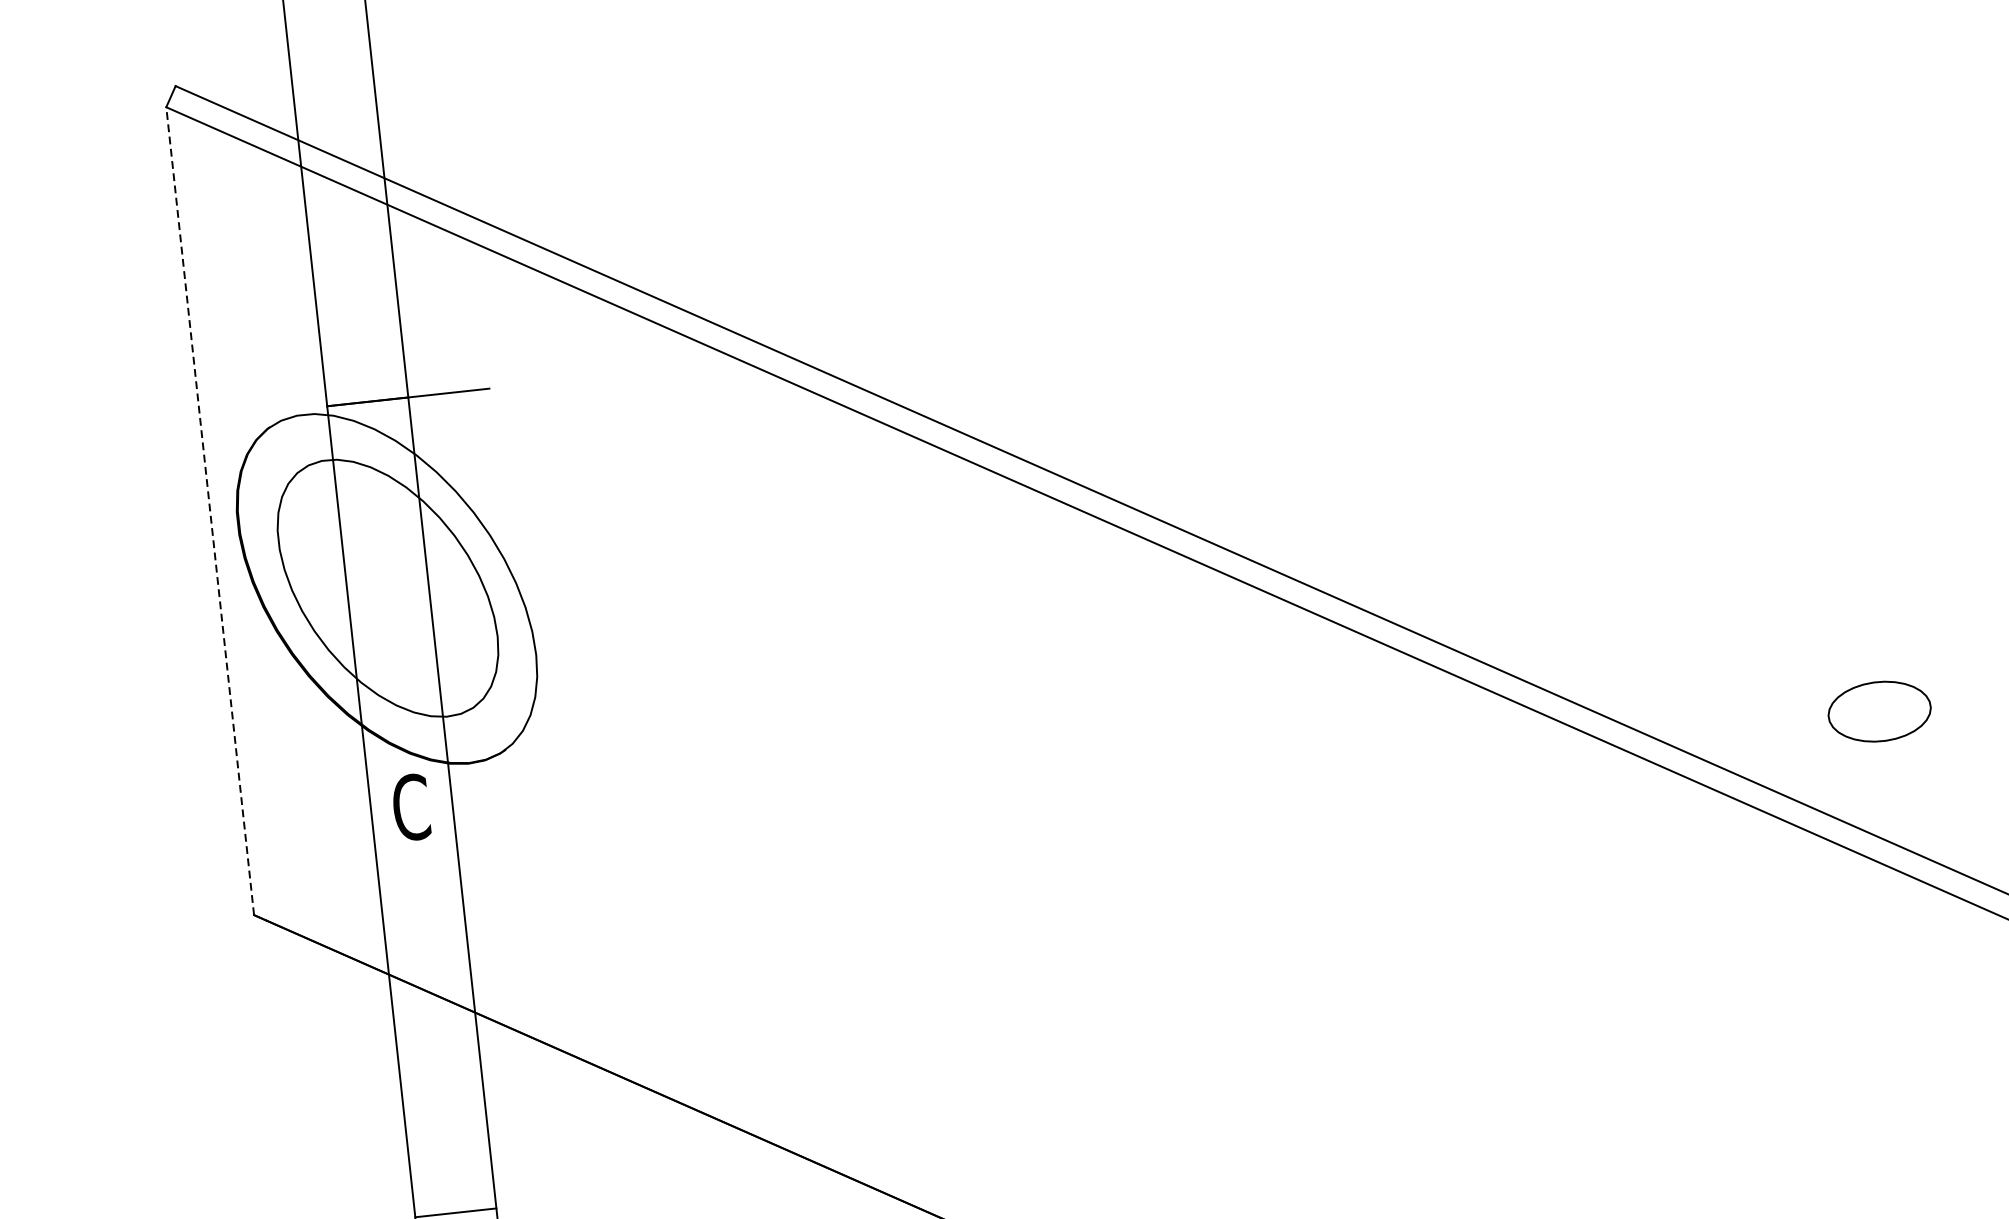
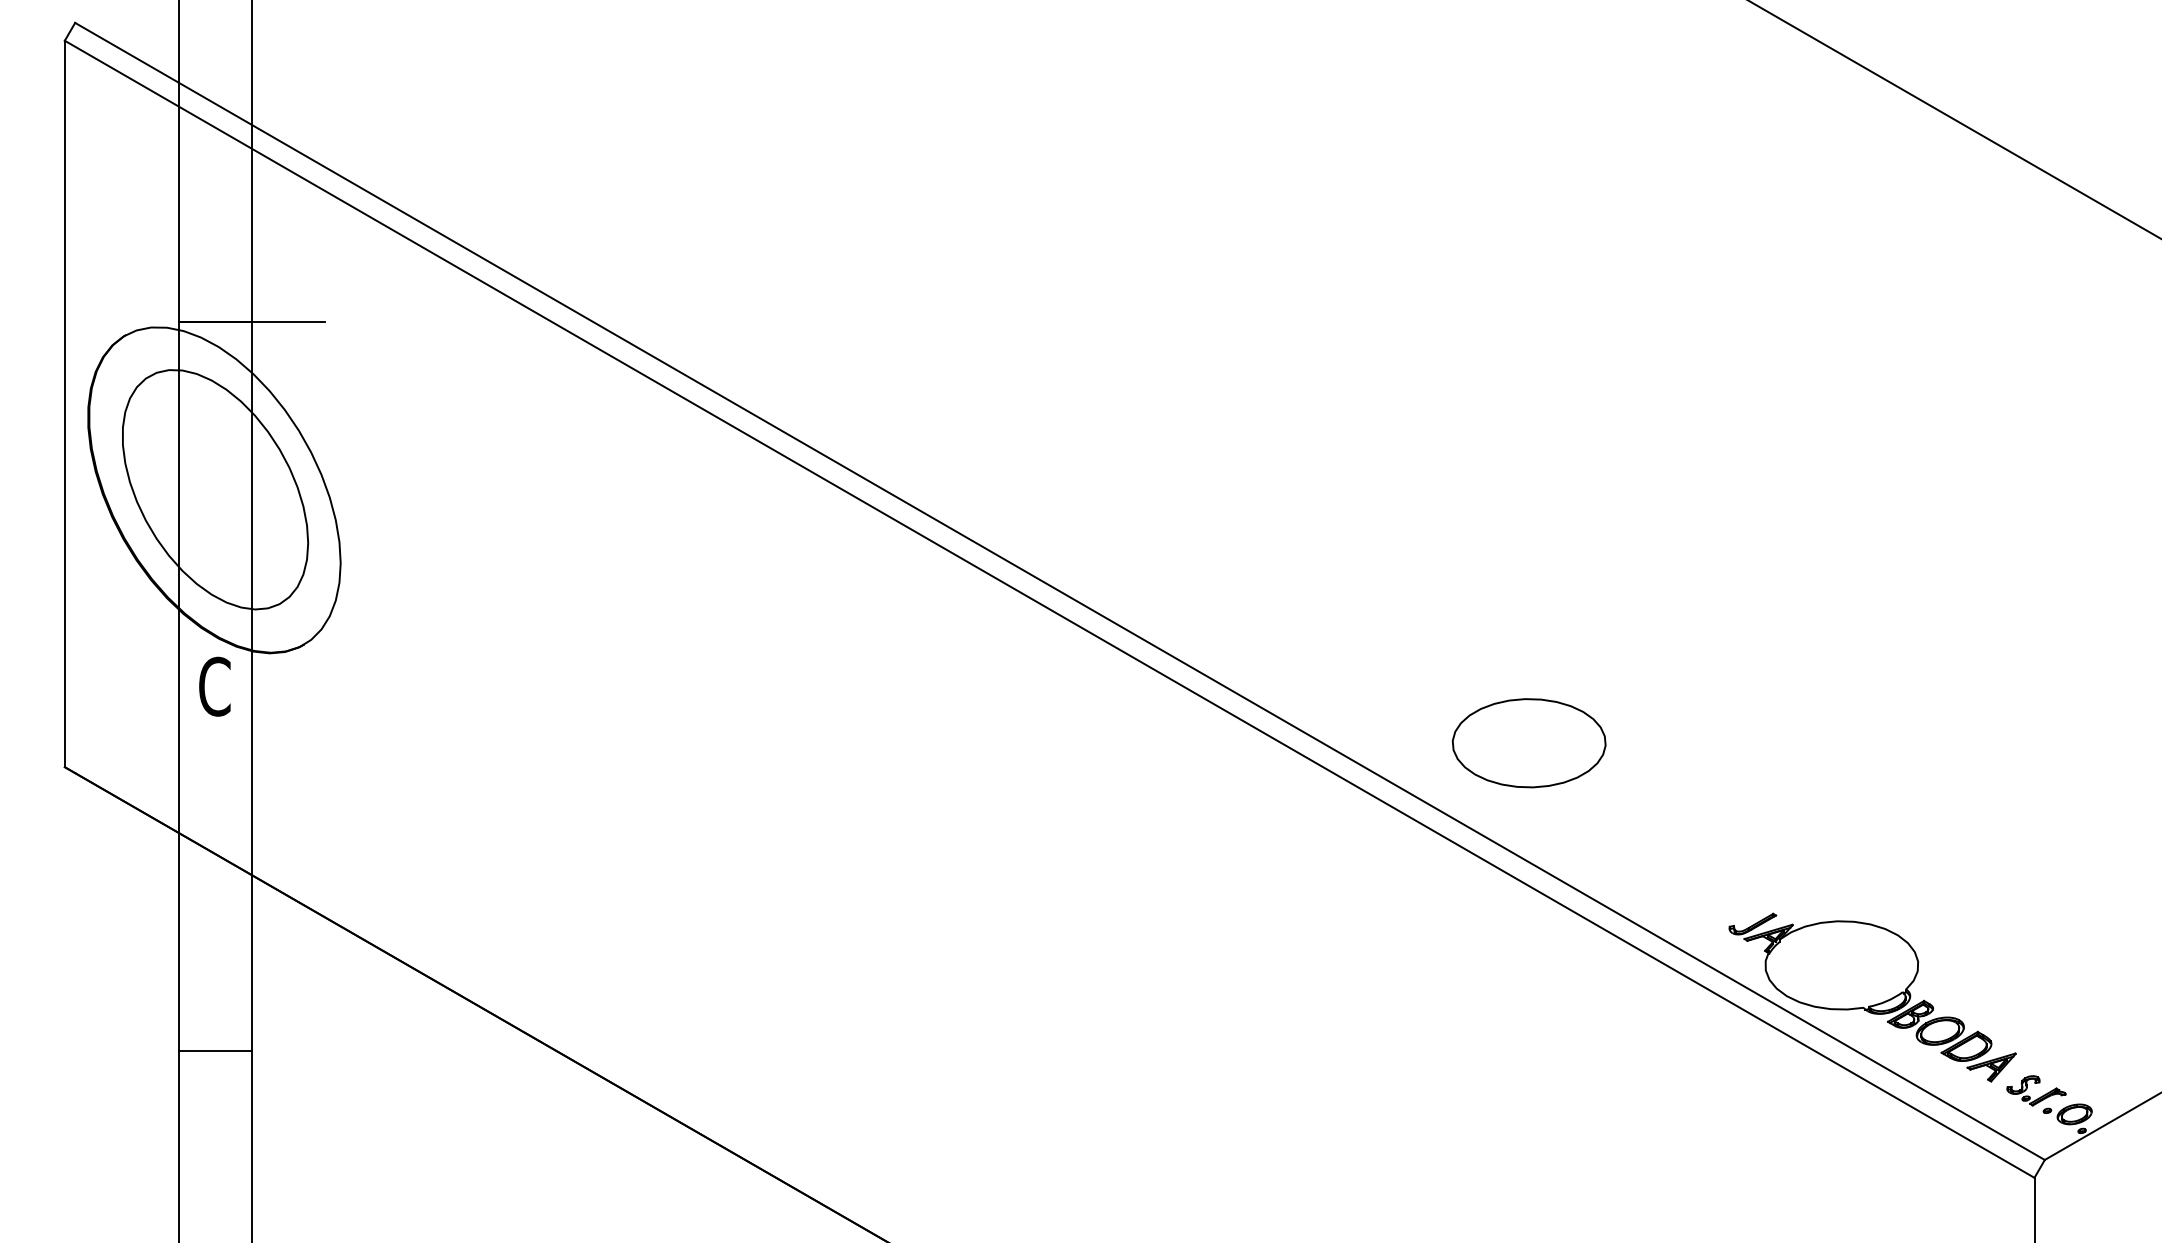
line: (209, 510) -> (64, 403), dashed -> solid
part: (1879, 711) -> (1528, 743), size x1.67

